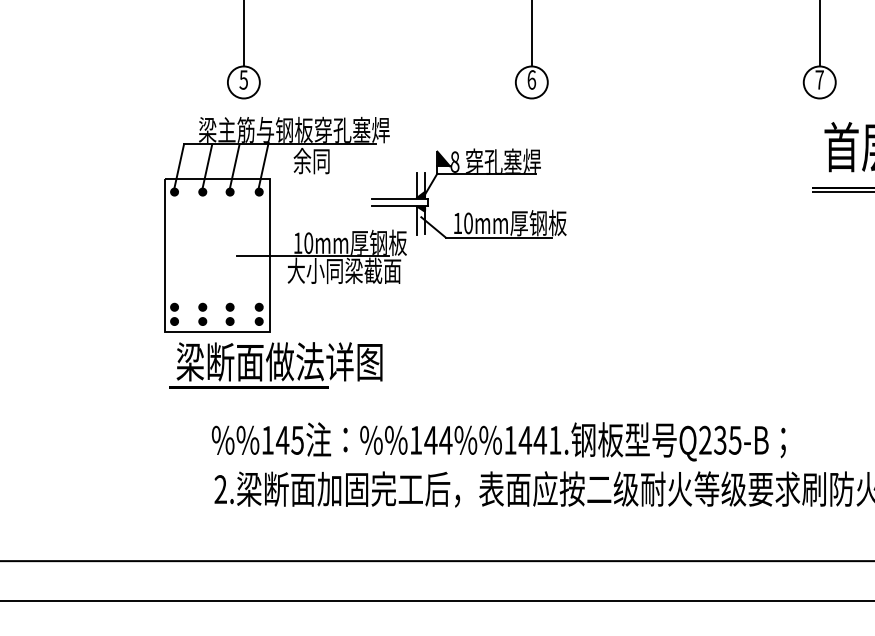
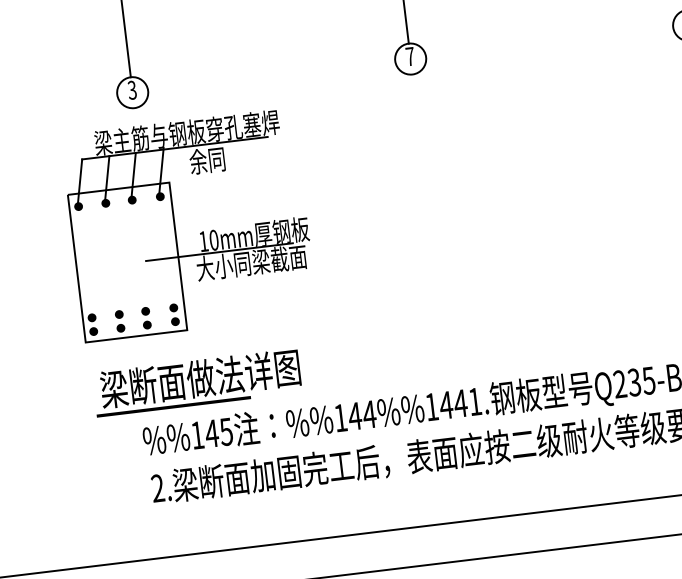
text: (243, 79) -> (131, 89), 5 -> 3
text: (531, 79) -> (410, 56), 6 -> 7
part: (468, 174) -> (360, 155), removed
text: (275, 365) -> (196, 382), moved

